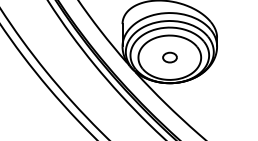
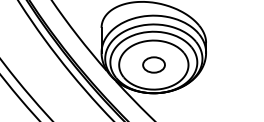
part: (169, 57) -> (153, 64), size x1.43

